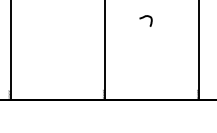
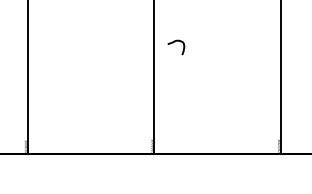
curve: (143, 18) -> (173, 43), moved

